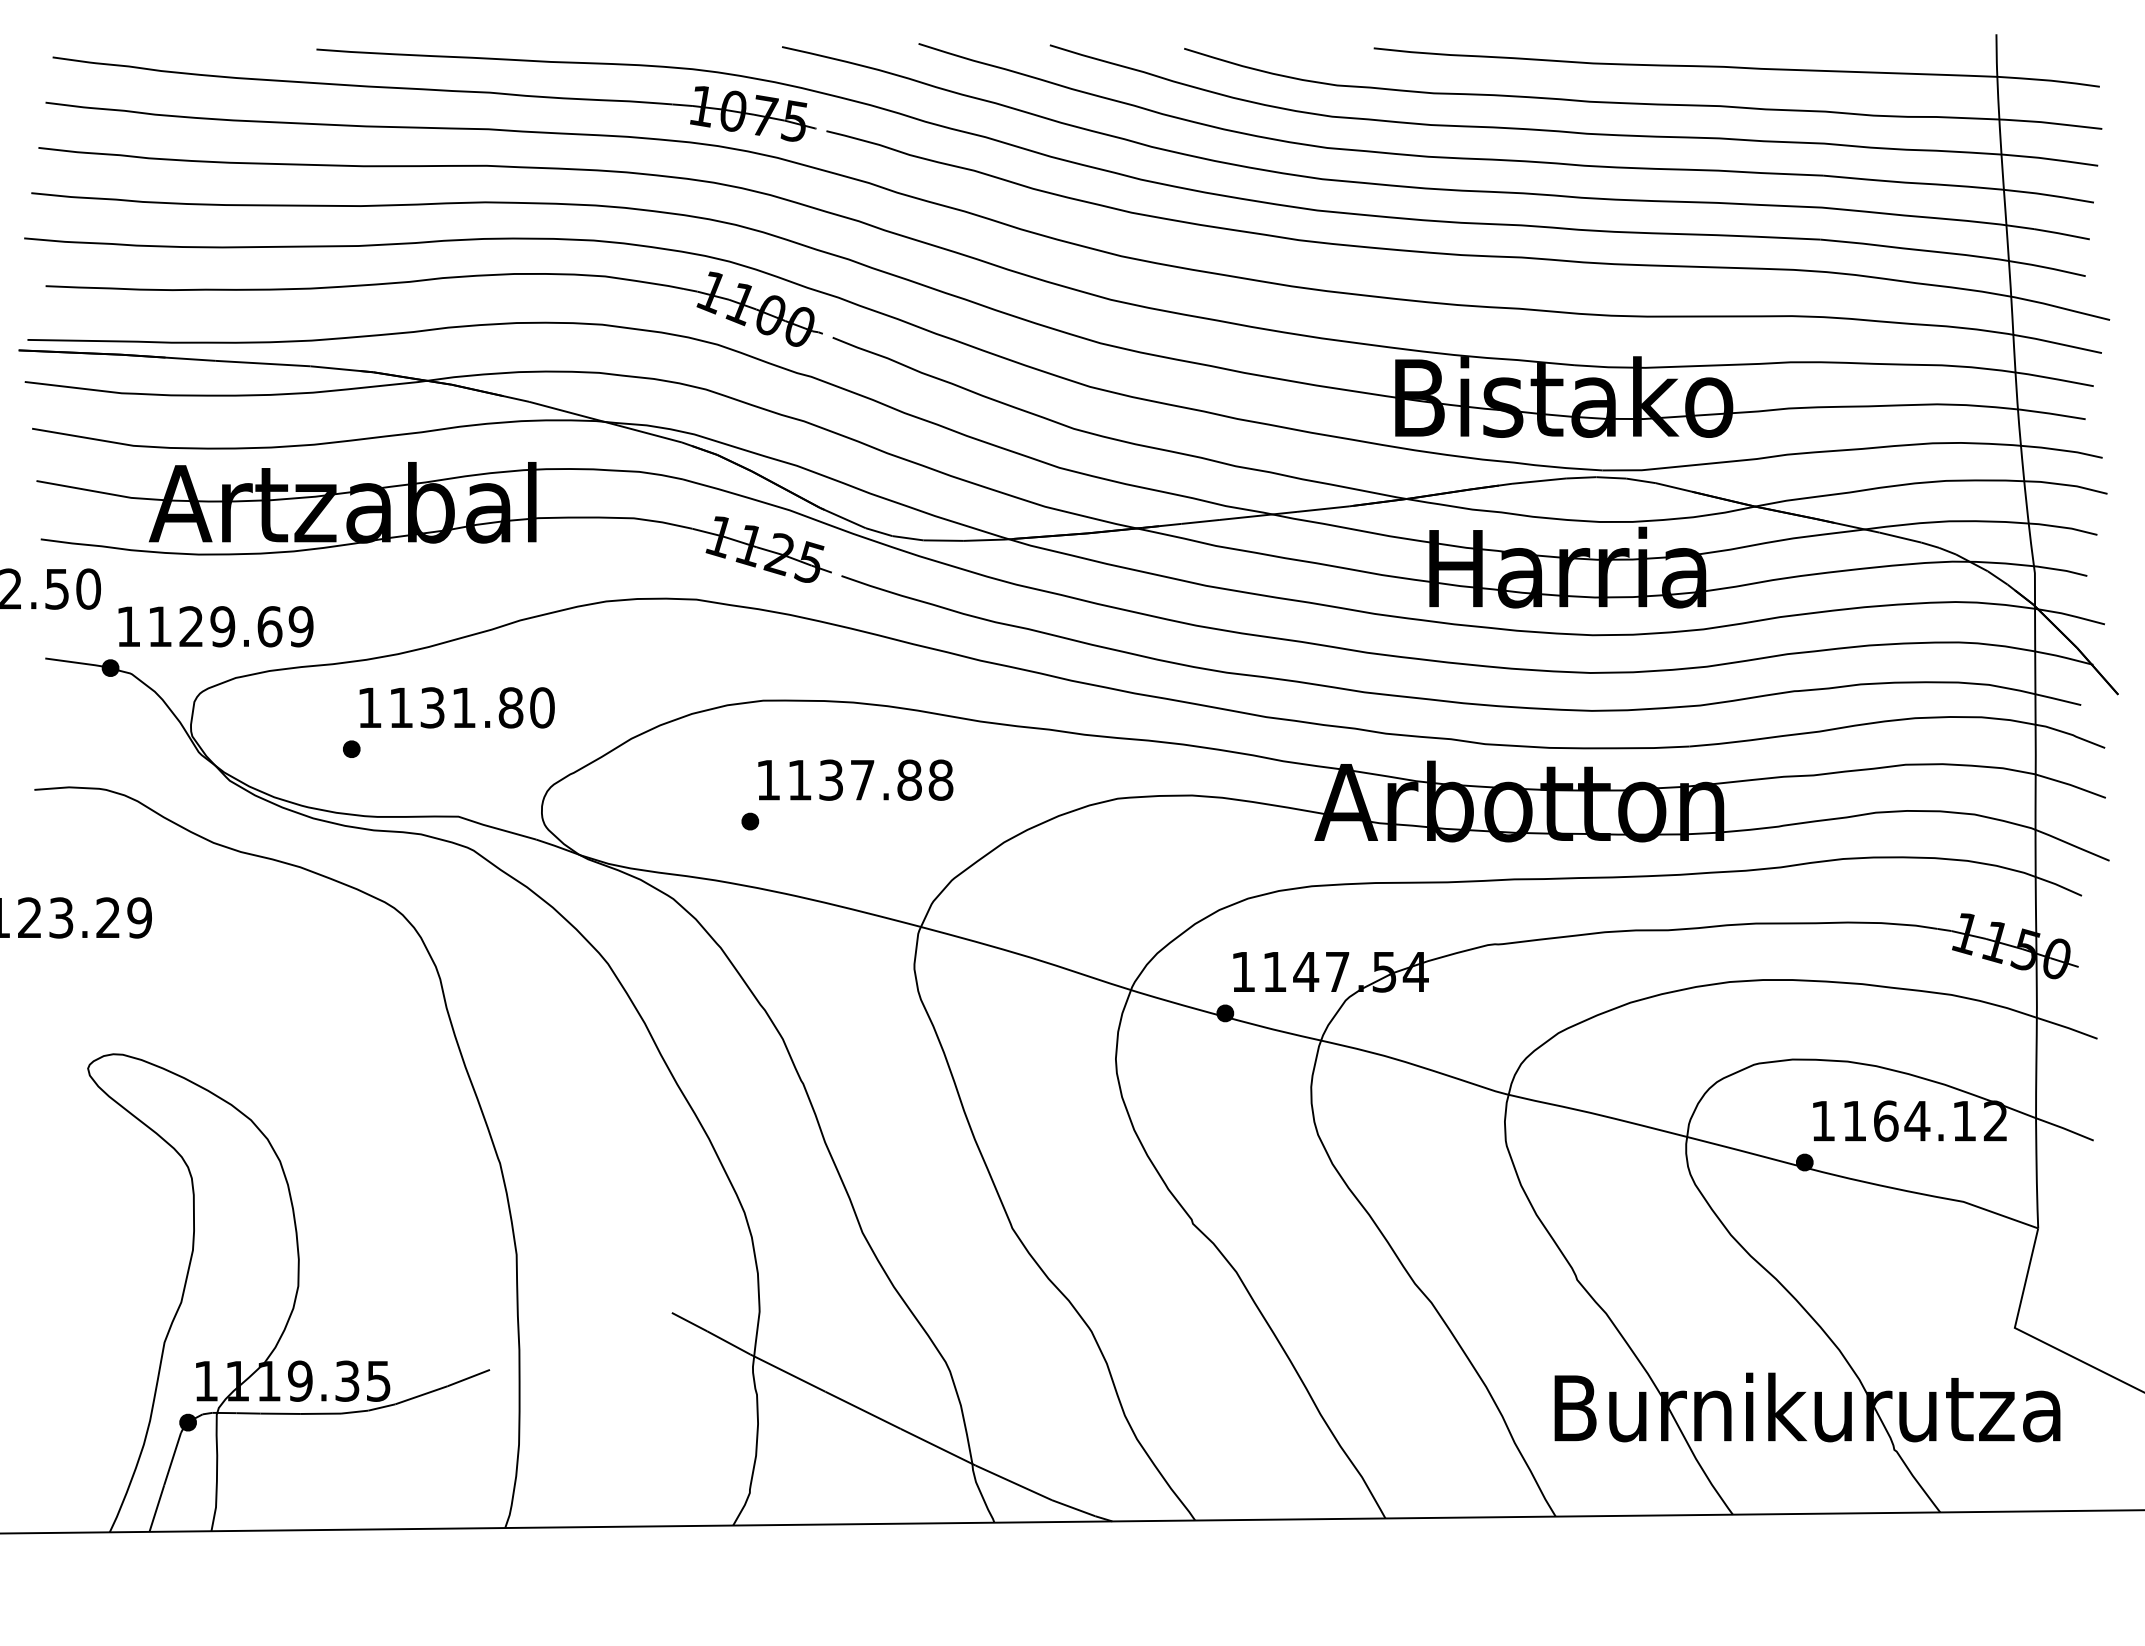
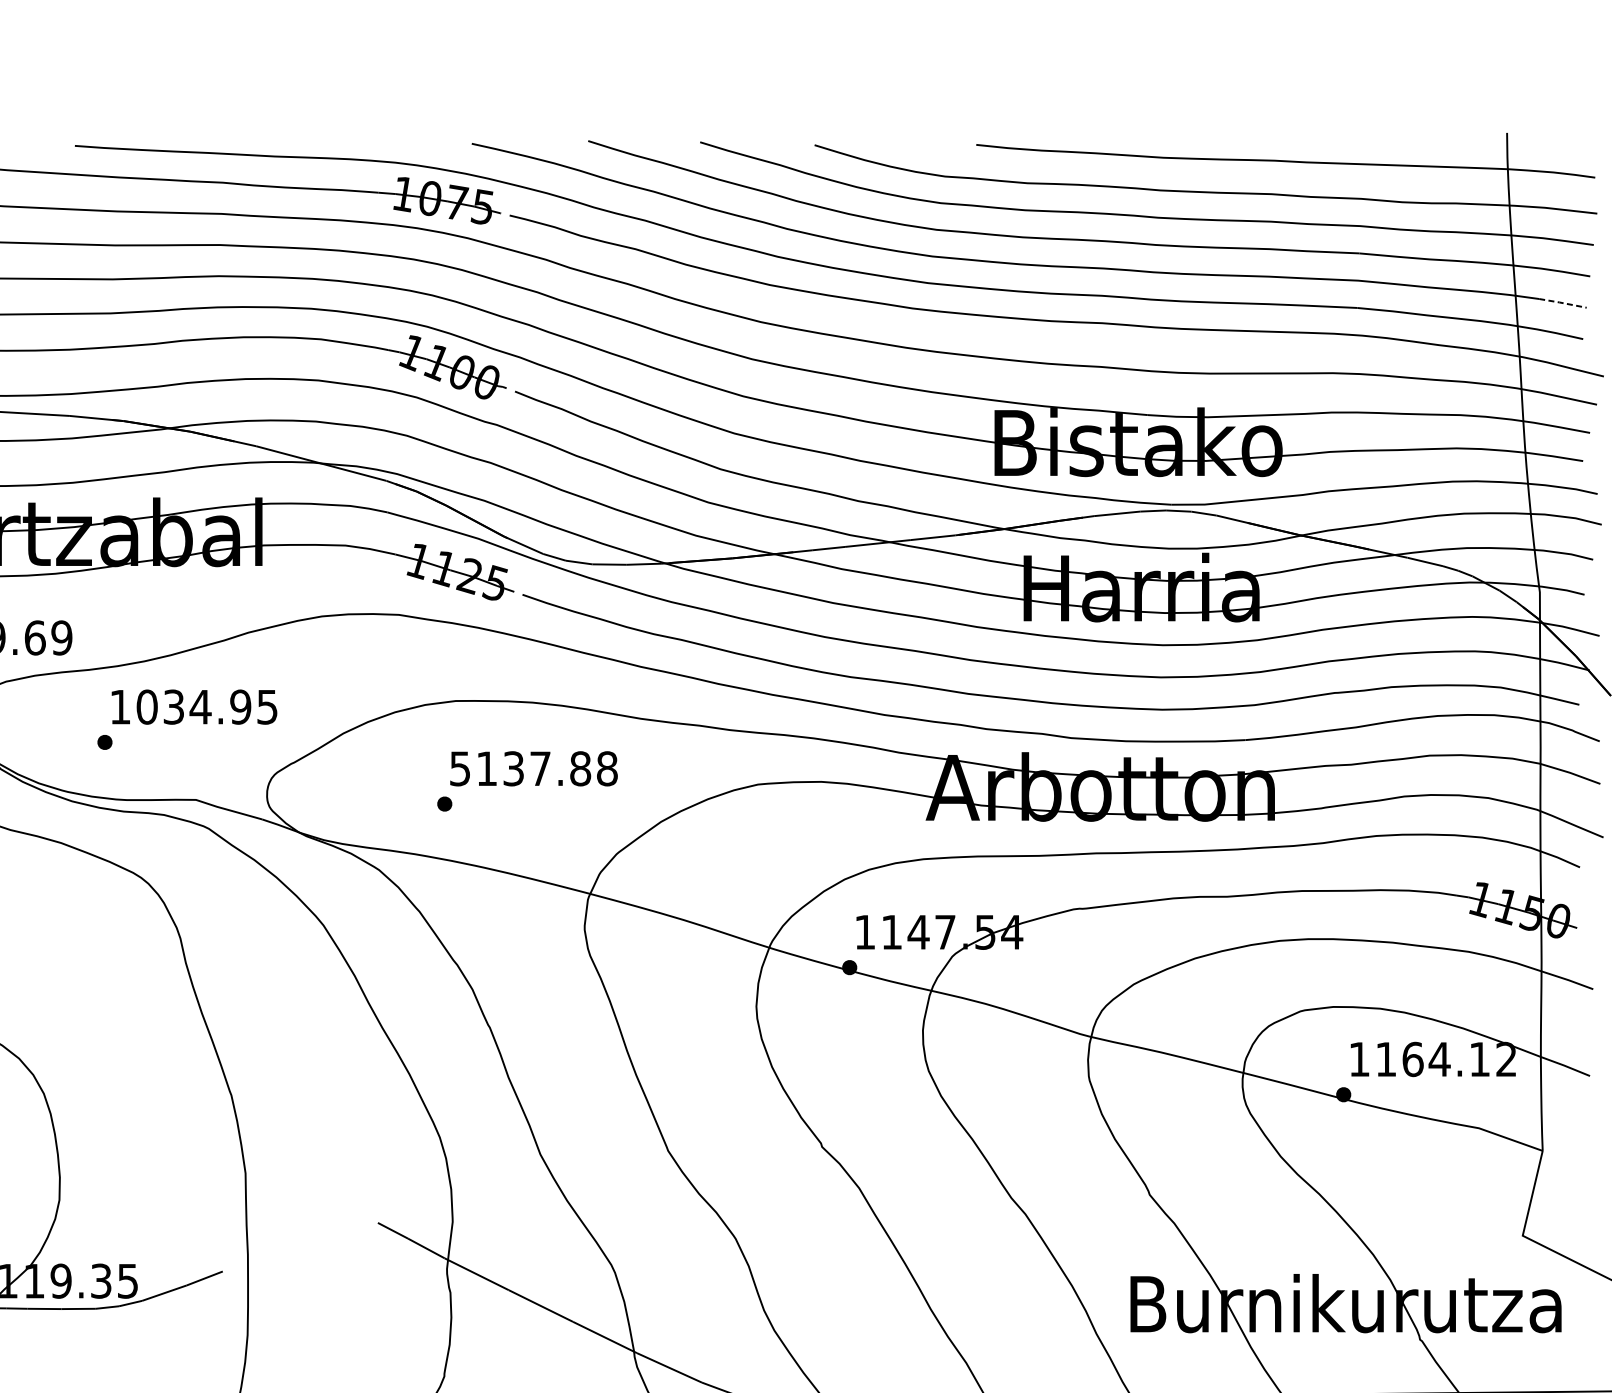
line: (2061, 233) -> (1562, 302), solid -> dashed
text: (471, 707) -> (207, 706), 1131.80 -> 1034.95
text: (767, 780) -> (459, 769), 1137.88 -> 5137.88

